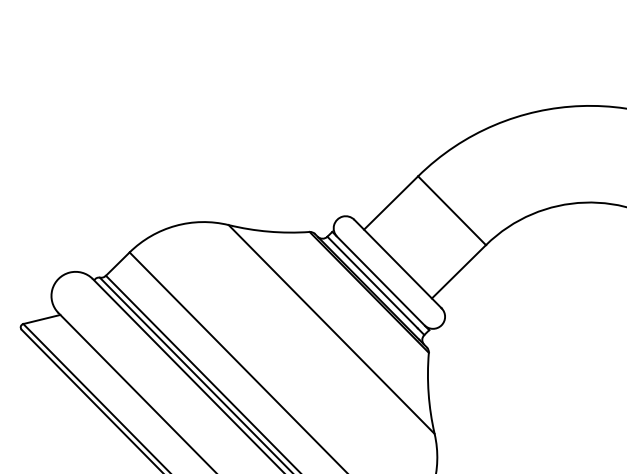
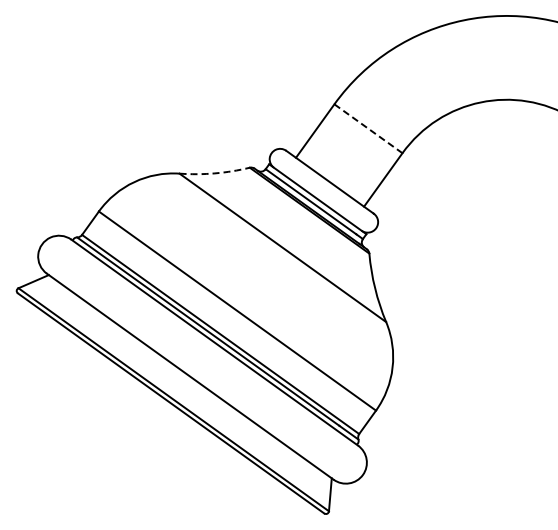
line: (452, 210) -> (368, 128), solid -> dashed
arc: (268, 231) -> (214, 173), solid -> dashed

